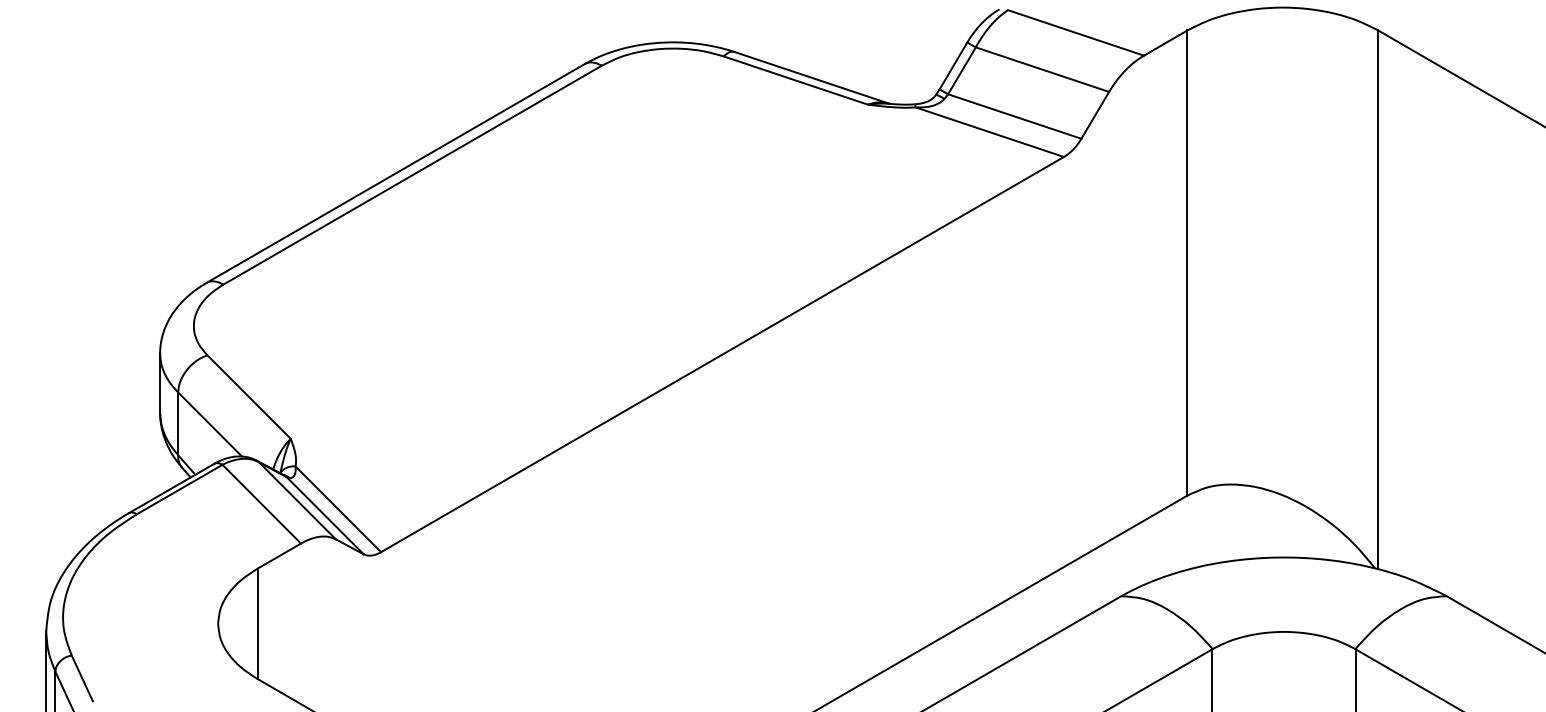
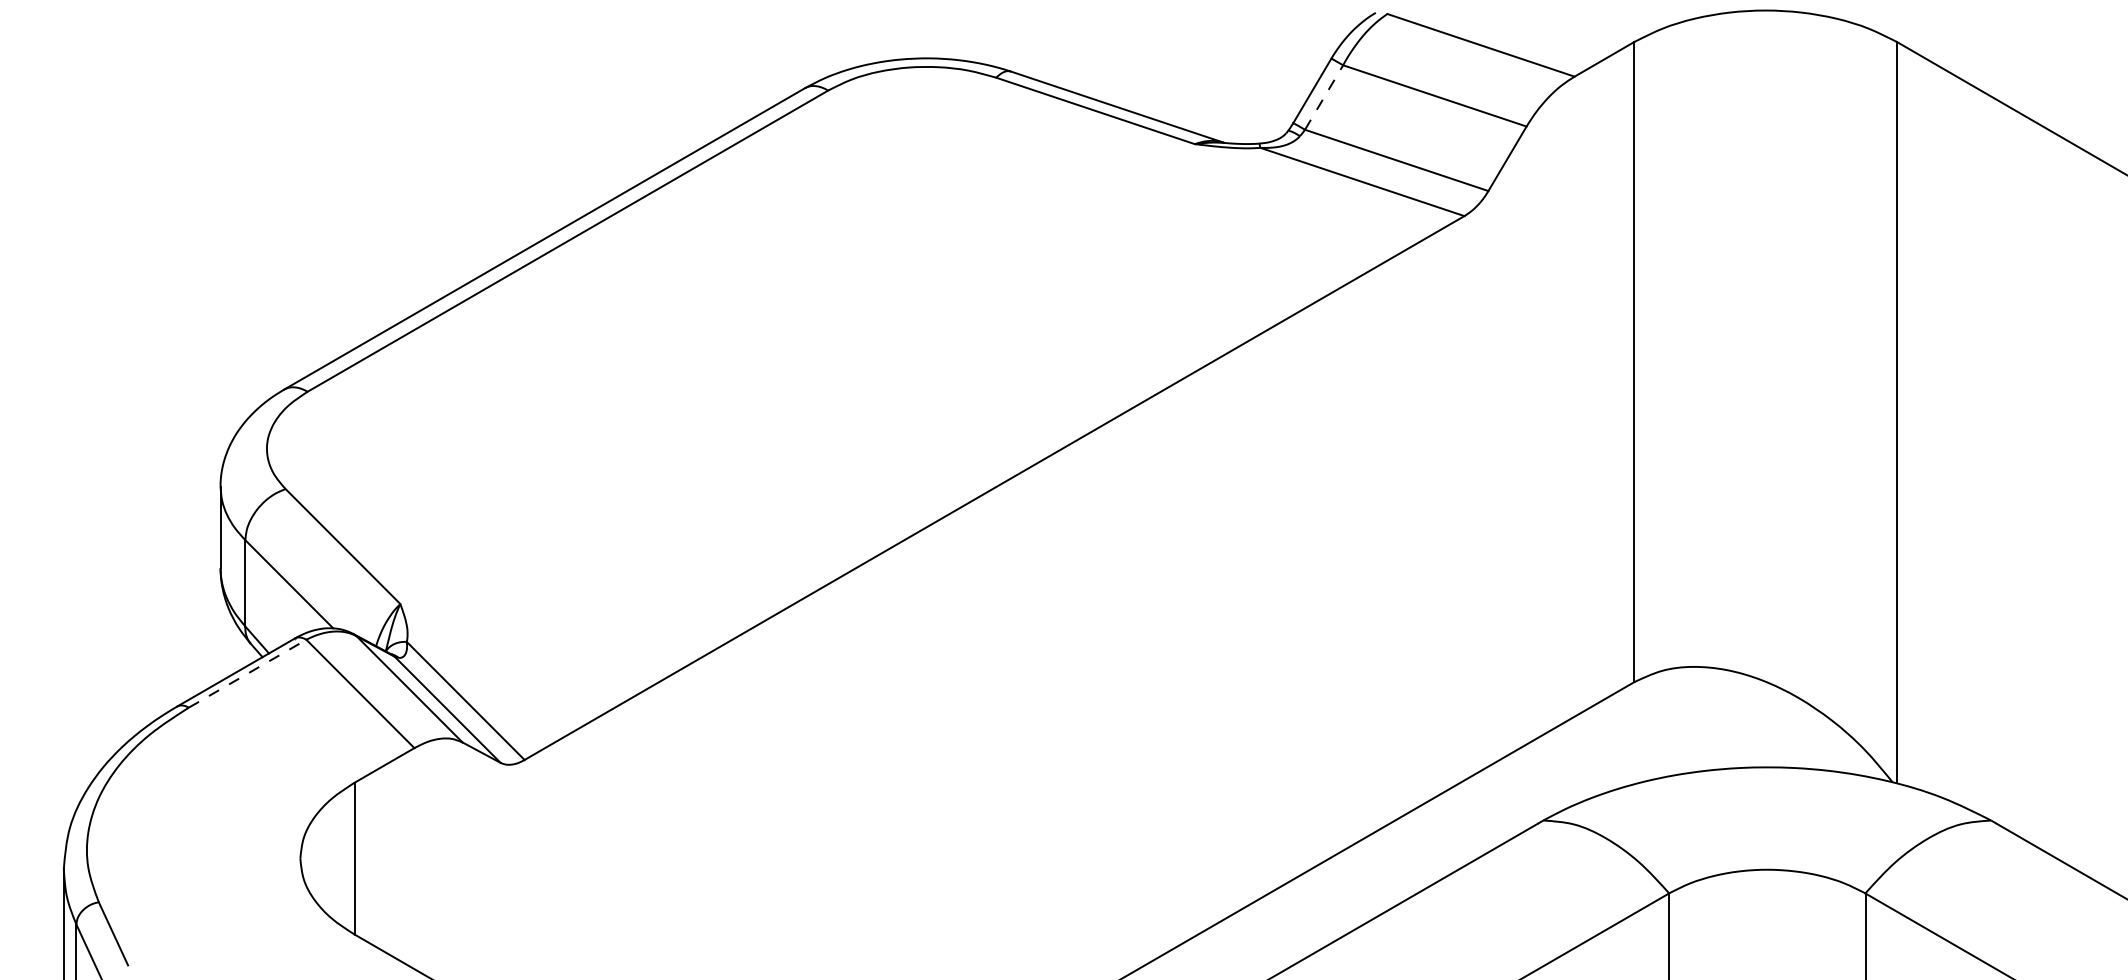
line: (962, 70) -> (1324, 97), solid -> dashed
line: (179, 489) -> (247, 673), solid -> dashed

